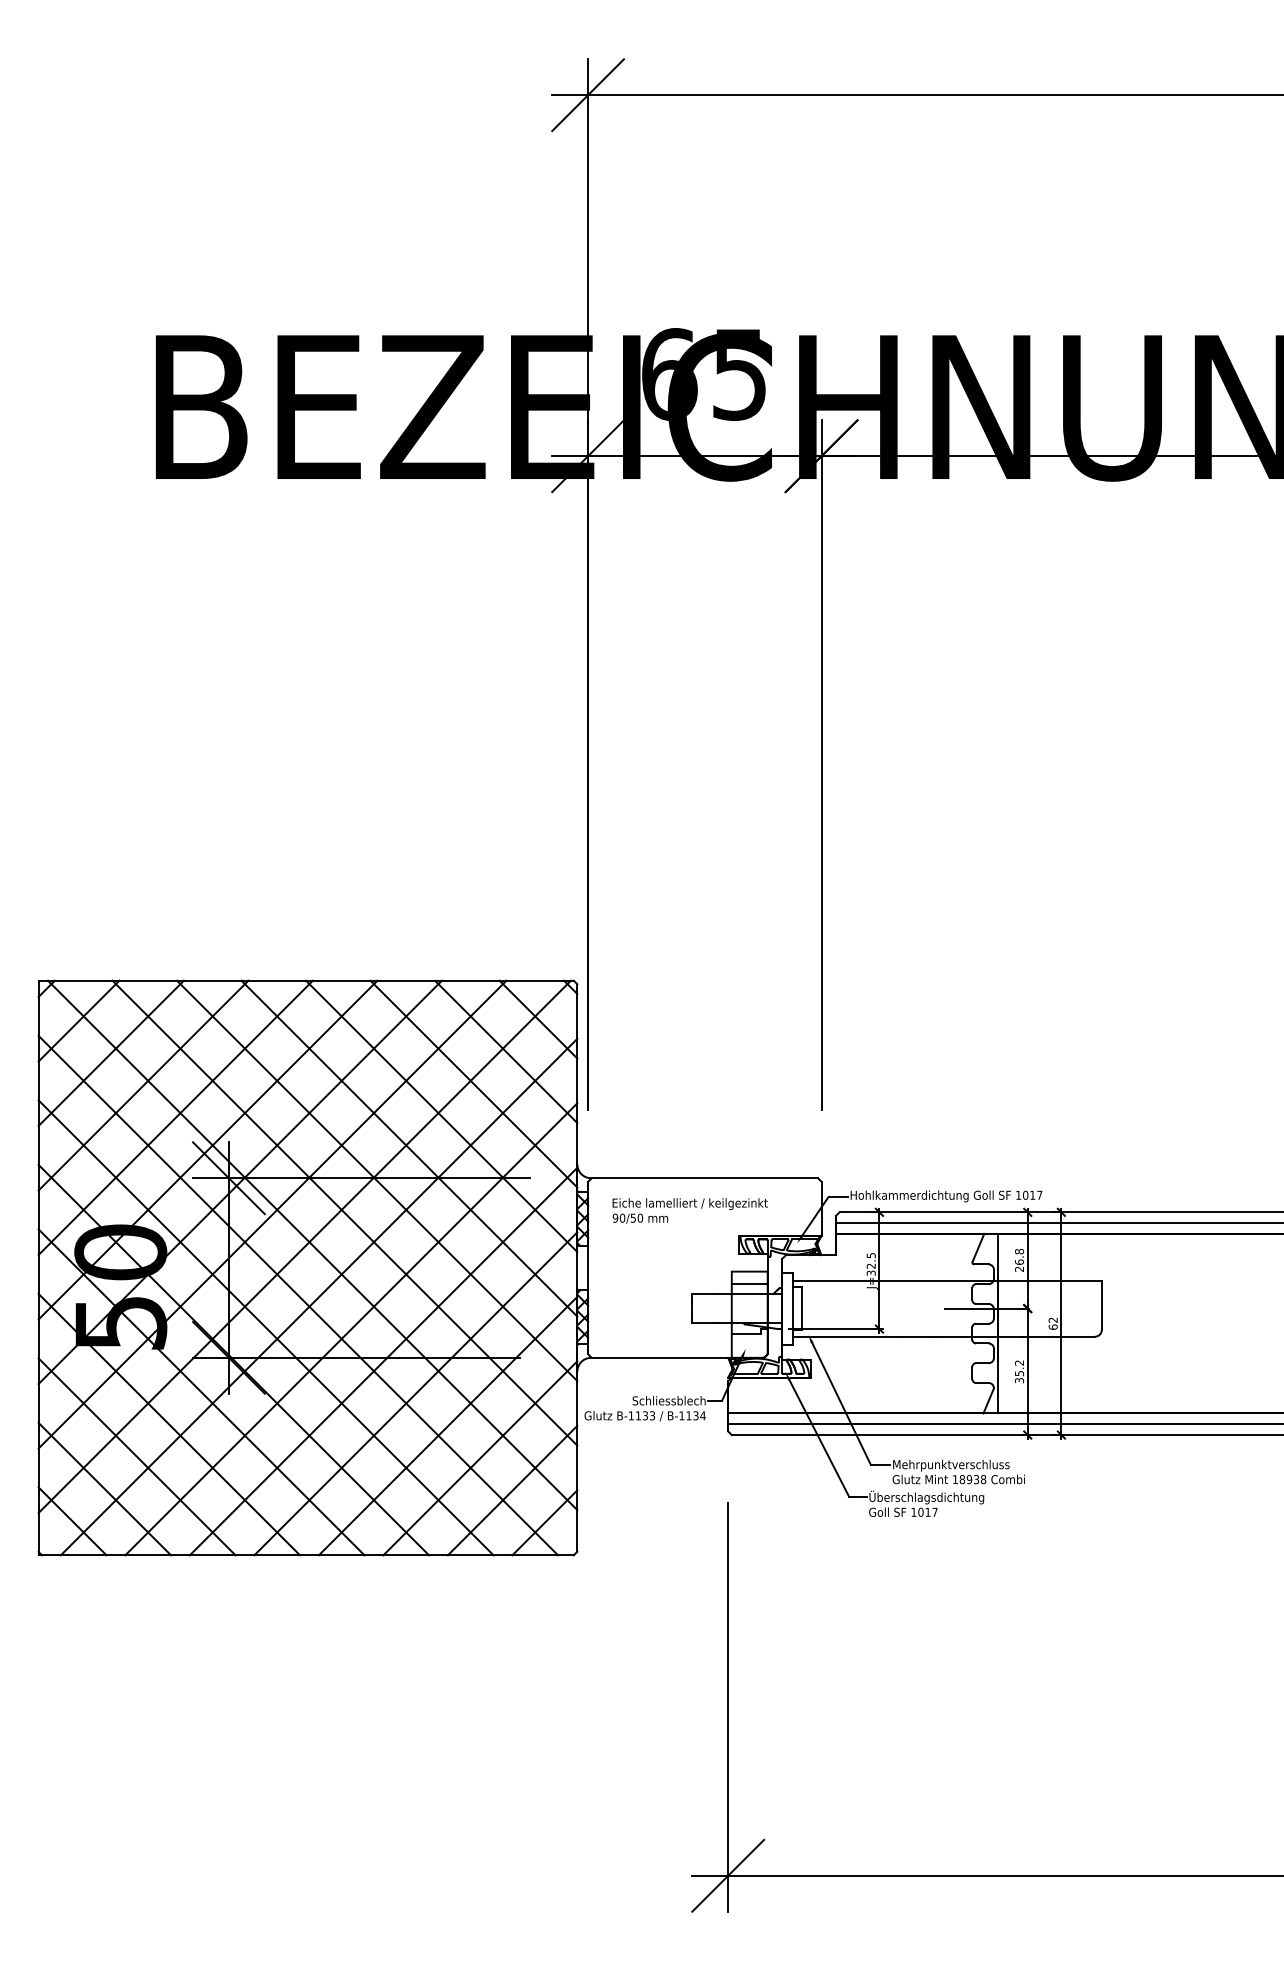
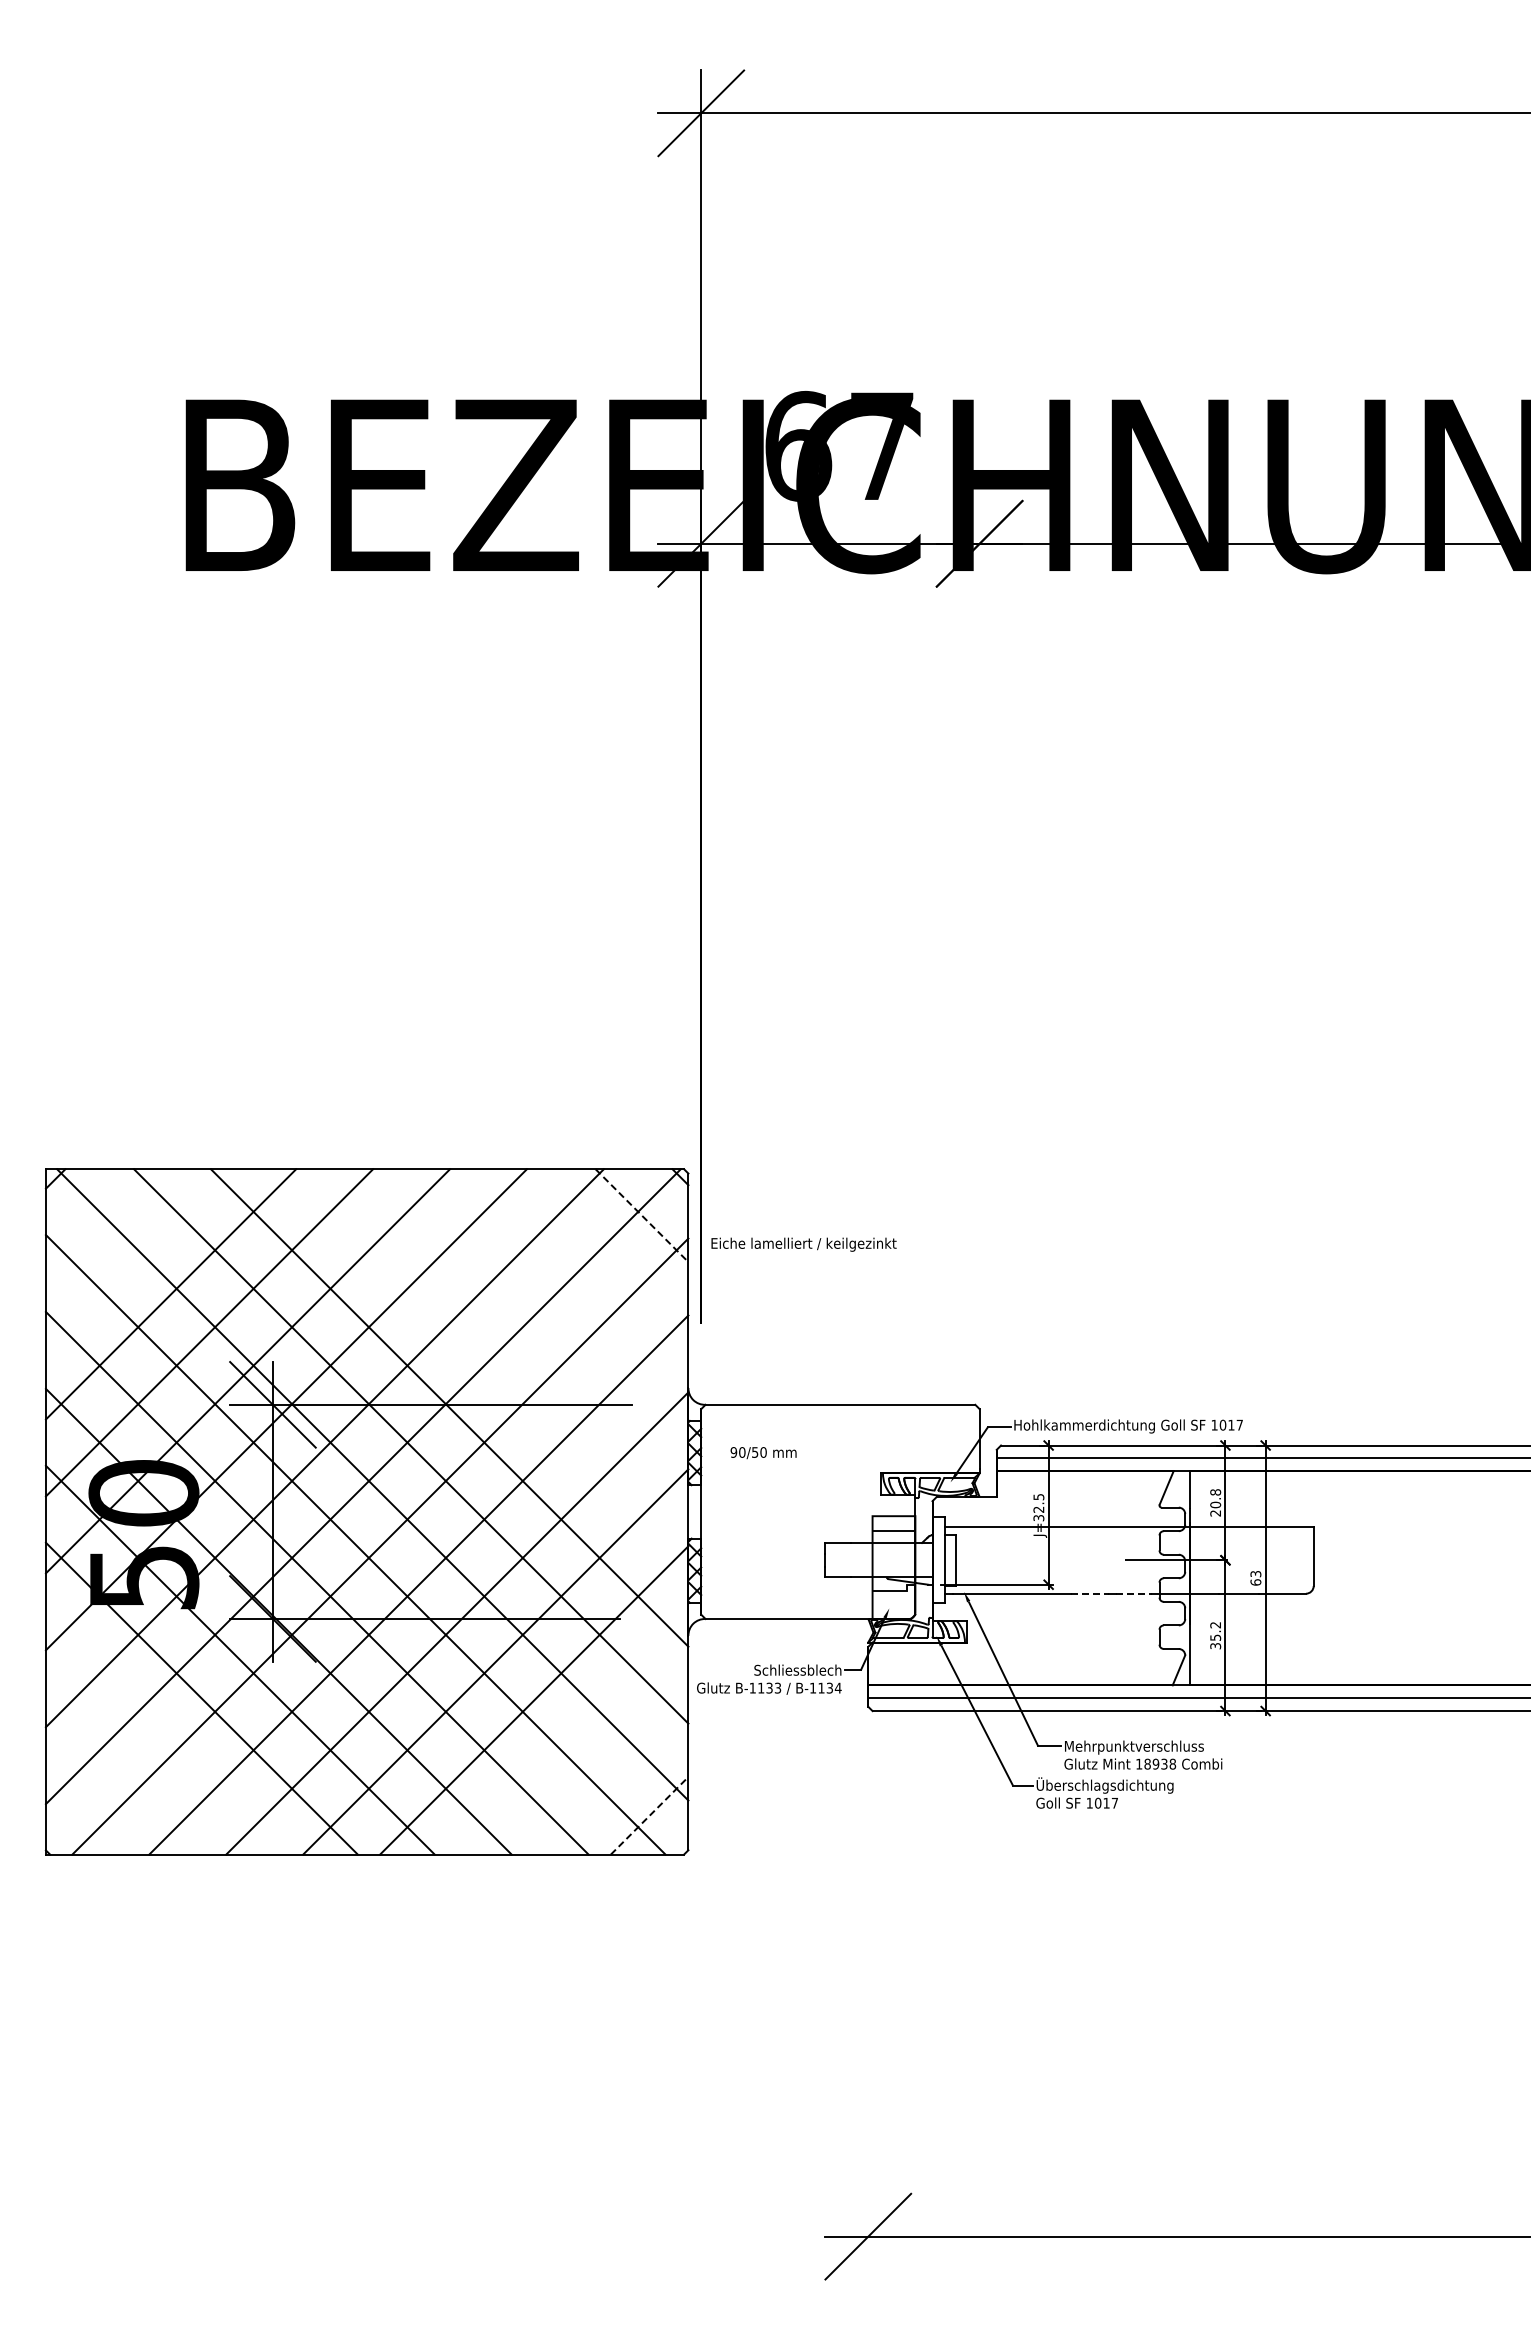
text: (739, 374) -> (881, 446), 65 -> 67
line: (821, 765) -> (979, 912), removed
line: (538, 1019) -> (642, 1215), solid -> dashed
line: (78, 1021) -> (93, 1217), removed
line: (506, 1052) -> (603, 1254), removed
line: (111, 1053) -> (132, 1255), removed
line: (473, 1084) -> (564, 1292), removed
line: (441, 1115) -> (526, 1330), removed
line: (408, 1148) -> (487, 1369), removed
text: (689, 1203) -> (803, 1244), moved
text: (1019, 1261) -> (1215, 1504), 26.8 -> 20.8
text: (1053, 1320) -> (1256, 1574), 62 -> 63
line: (914, 1336) -> (1090, 1593), solid -> dashed
line: (951, 1336) -> (1134, 1593), solid -> dashed
line: (136, 1456) -> (162, 1736), removed
line: (480, 1458) -> (572, 1738), removed
line: (104, 1489) -> (124, 1775), removed
line: (512, 1490) -> (611, 1777), removed
line: (72, 1520) -> (86, 1813), removed
line: (544, 1522) -> (649, 1815), solid -> dashed
line: (728, 1707) -> (868, 2035), removed

